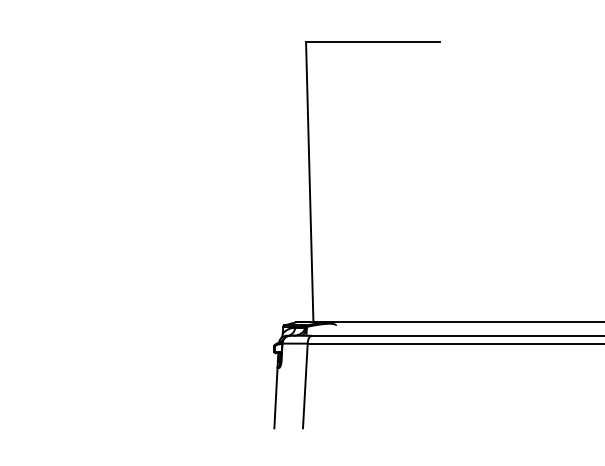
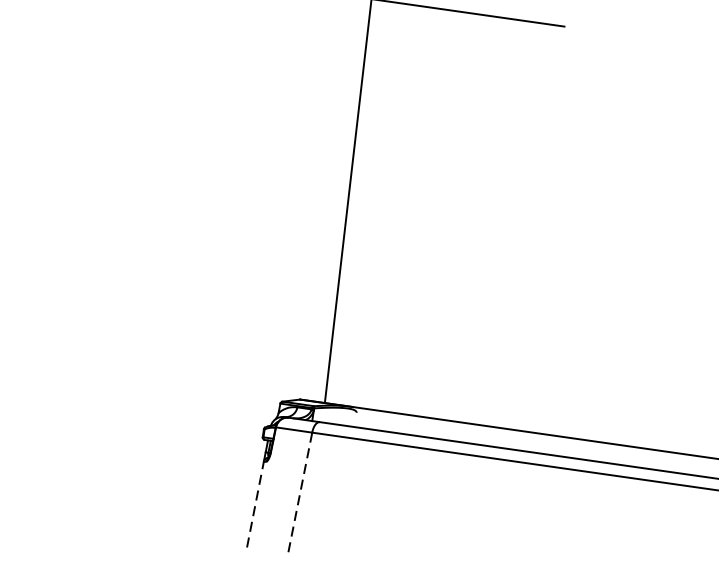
line: (305, 386) -> (300, 493), solid -> dashed
line: (275, 397) -> (254, 503), solid -> dashed

